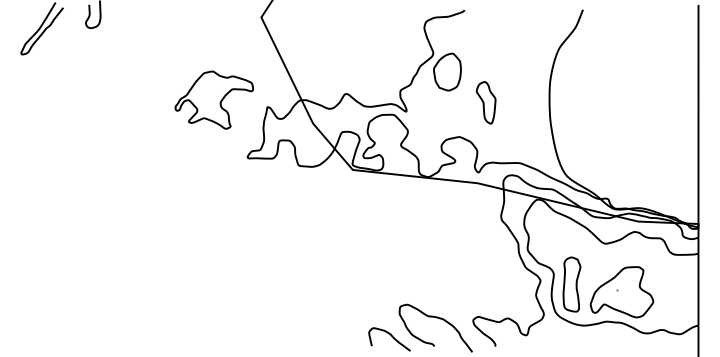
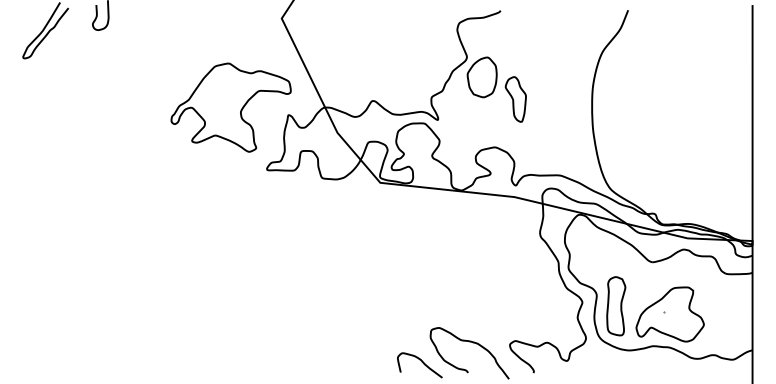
part: (213, 100) -> (230, 107), size x1.43
part: (485, 102) -> (515, 99), moved

